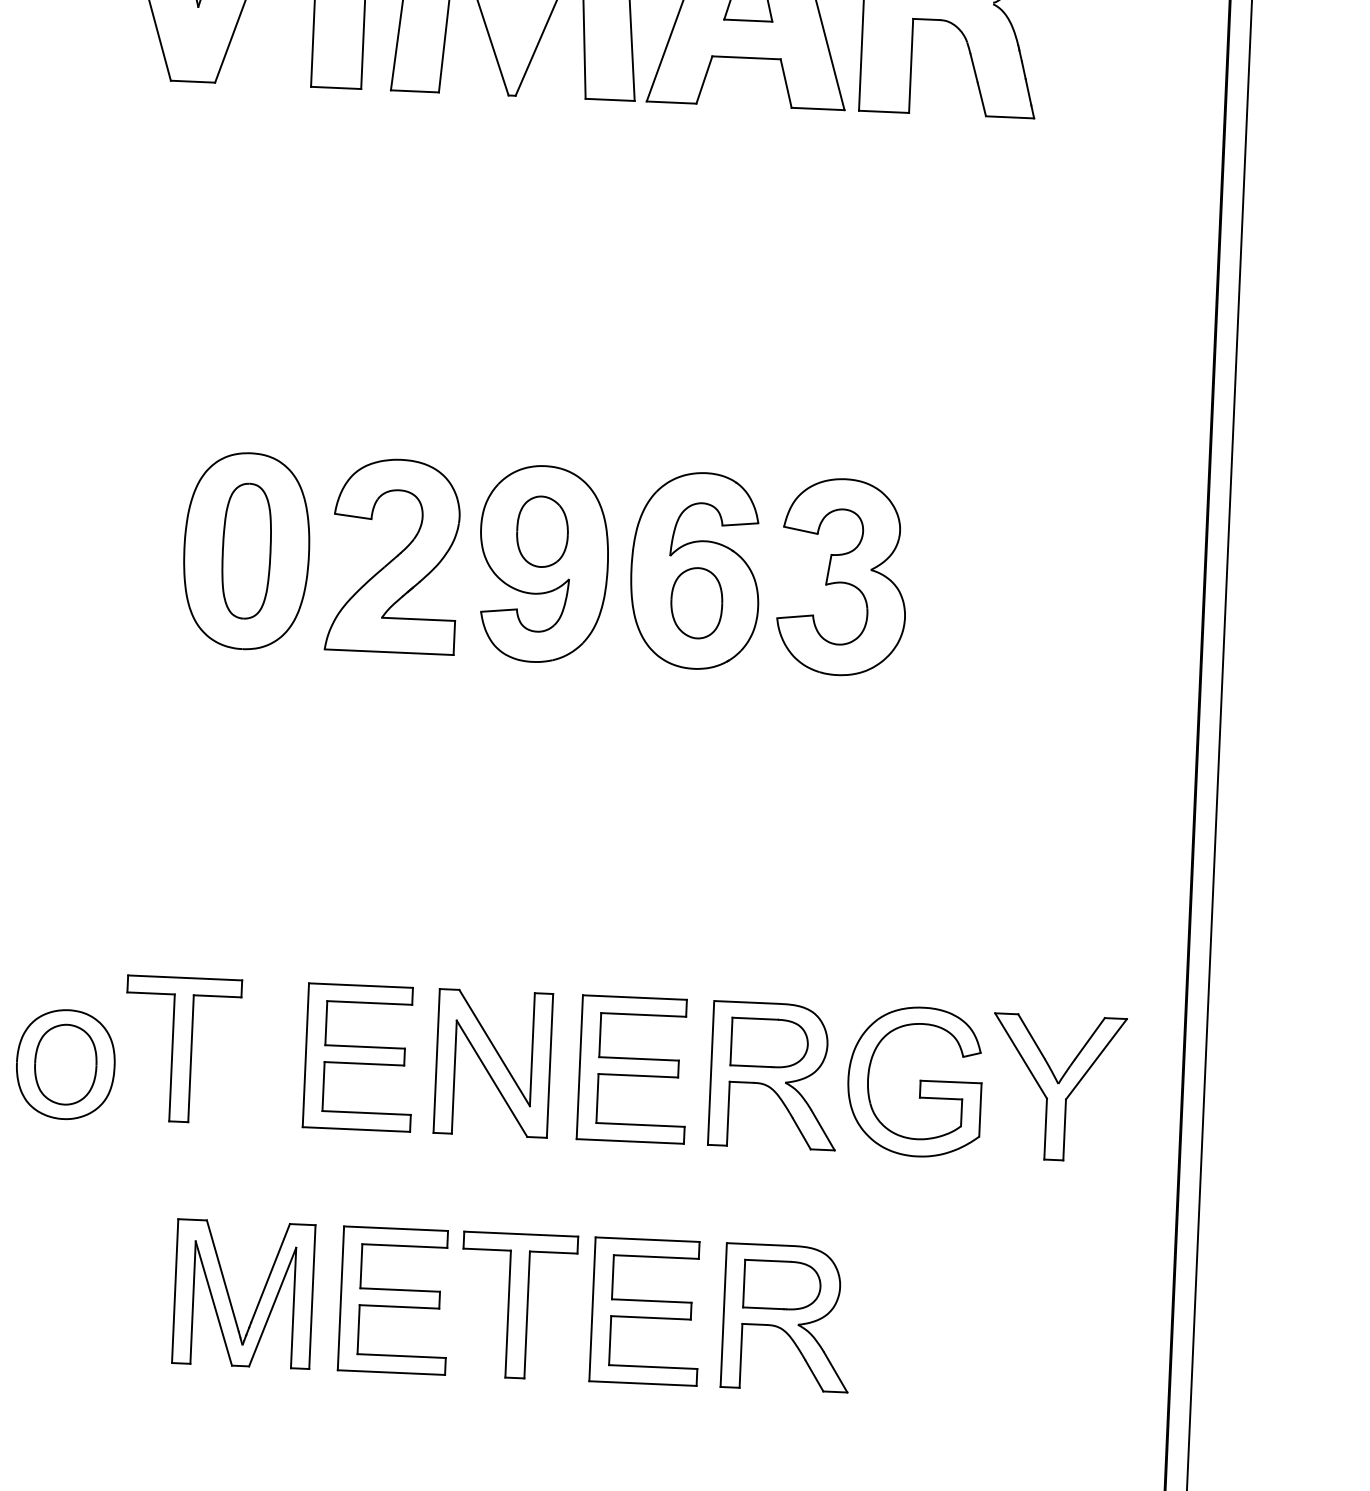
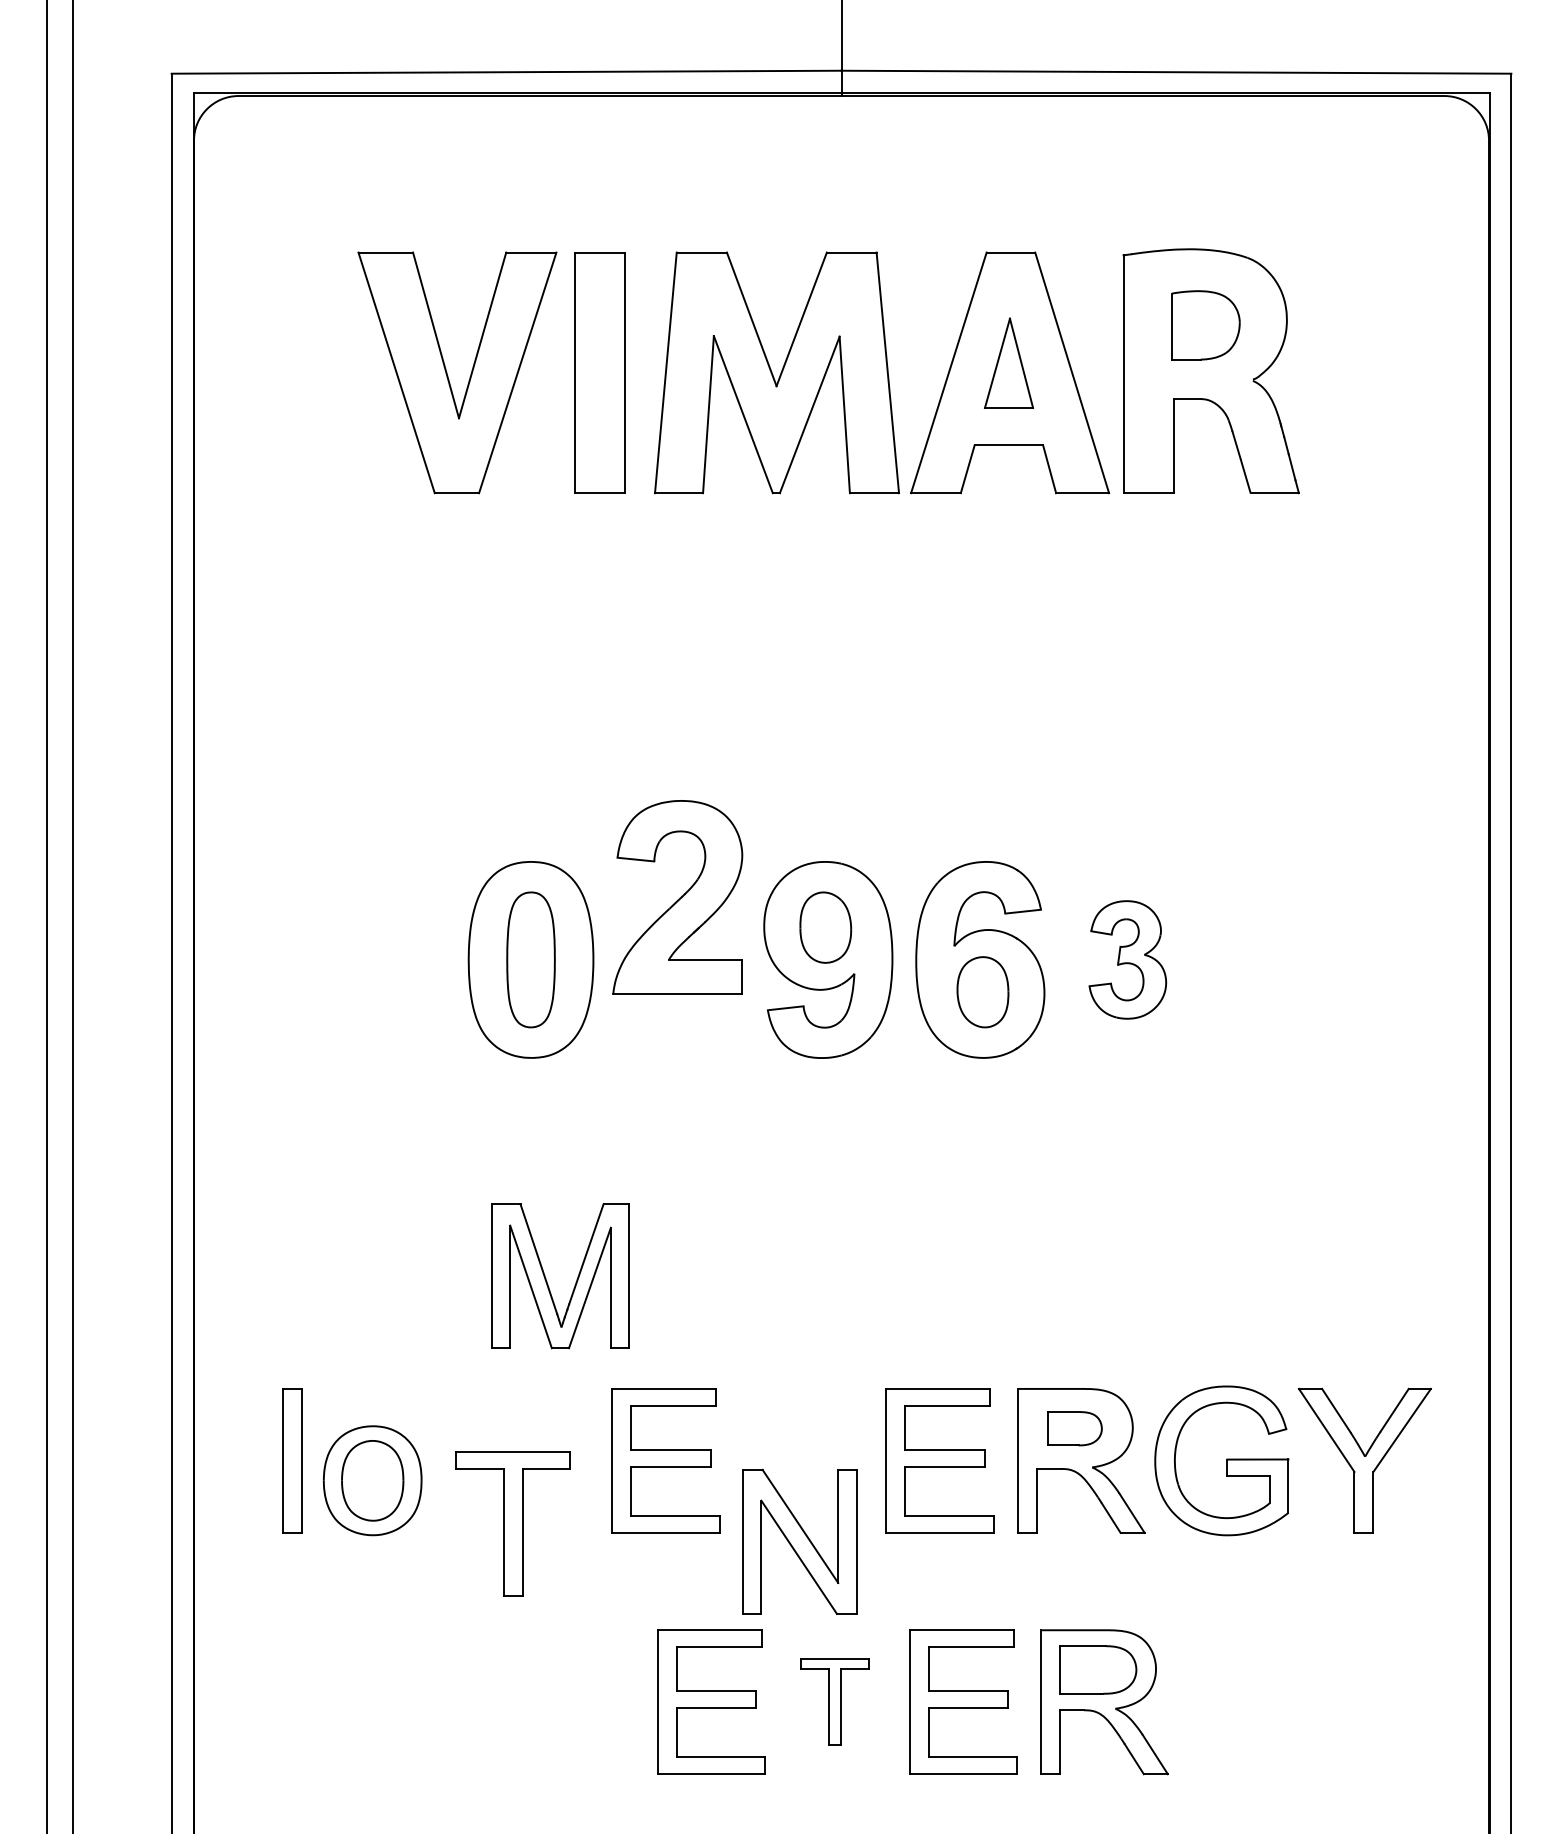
part: (393, 556) -> (677, 897), moved
part: (842, 576) -> (1127, 959), size x0.6
part: (770, 1043) -> (1075, 1428), size x0.7
part: (181, 1049) -> (512, 1523), moved
part: (493, 1063) -> (799, 1541), moved
part: (230, 1298) -> (547, 1281), moved
part: (517, 1305) -> (834, 1701), size x0.6

